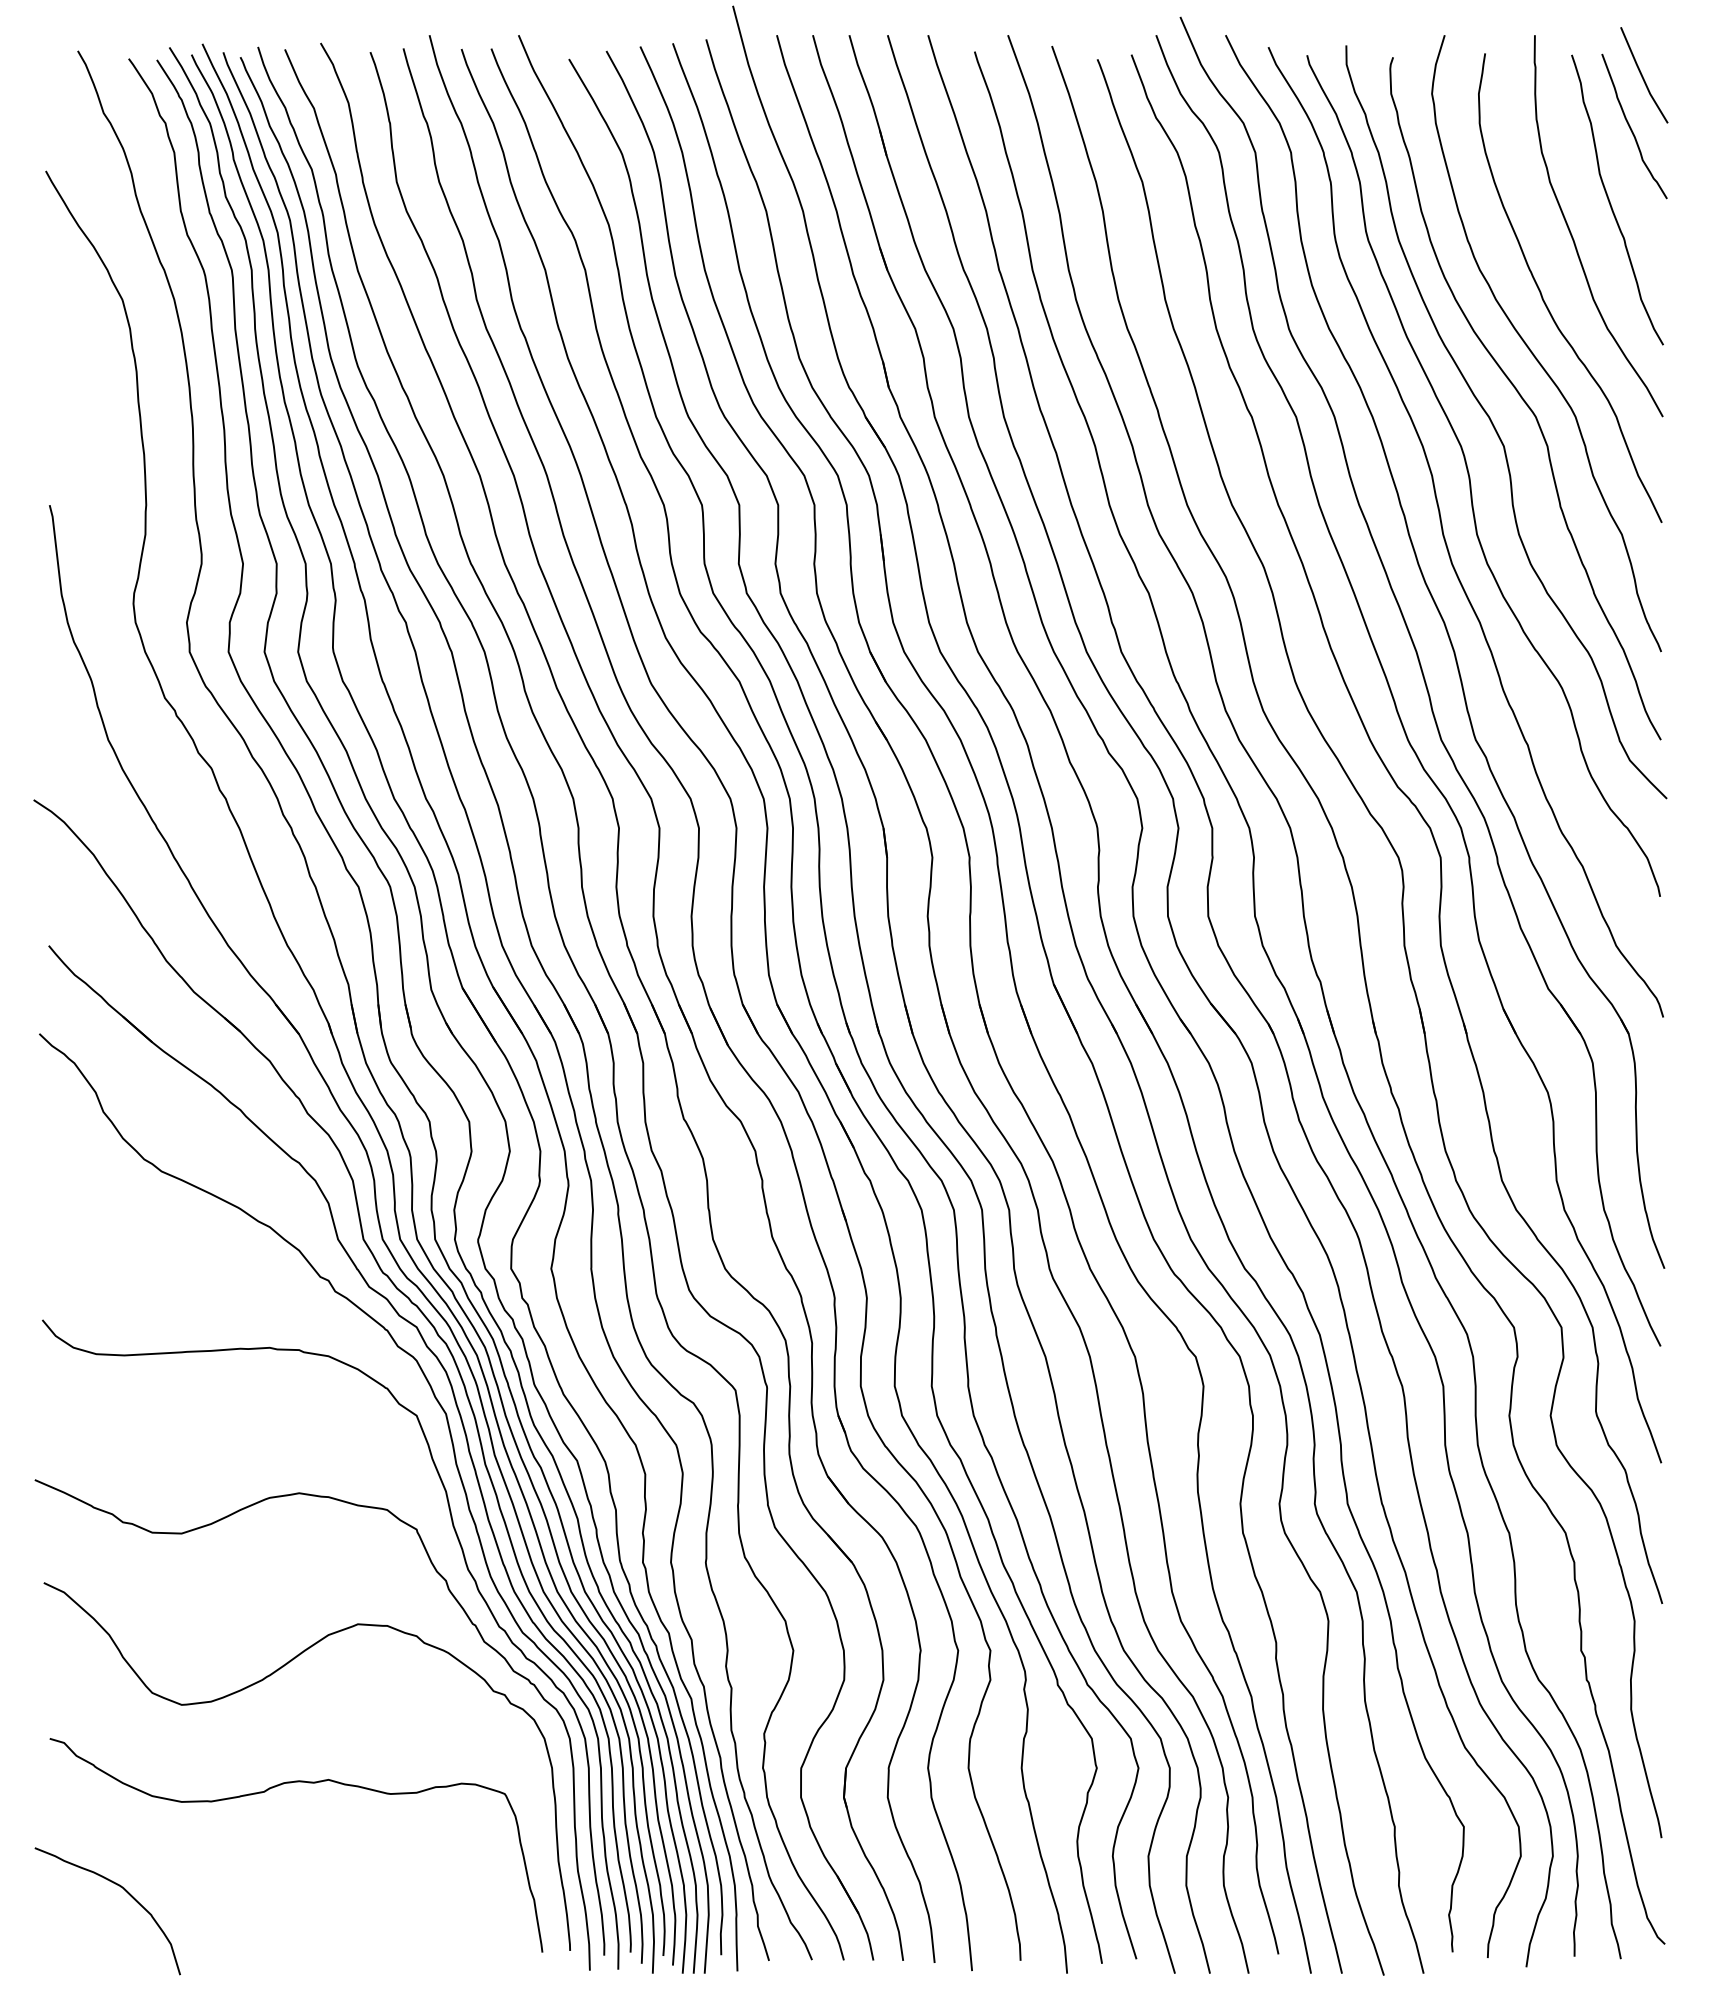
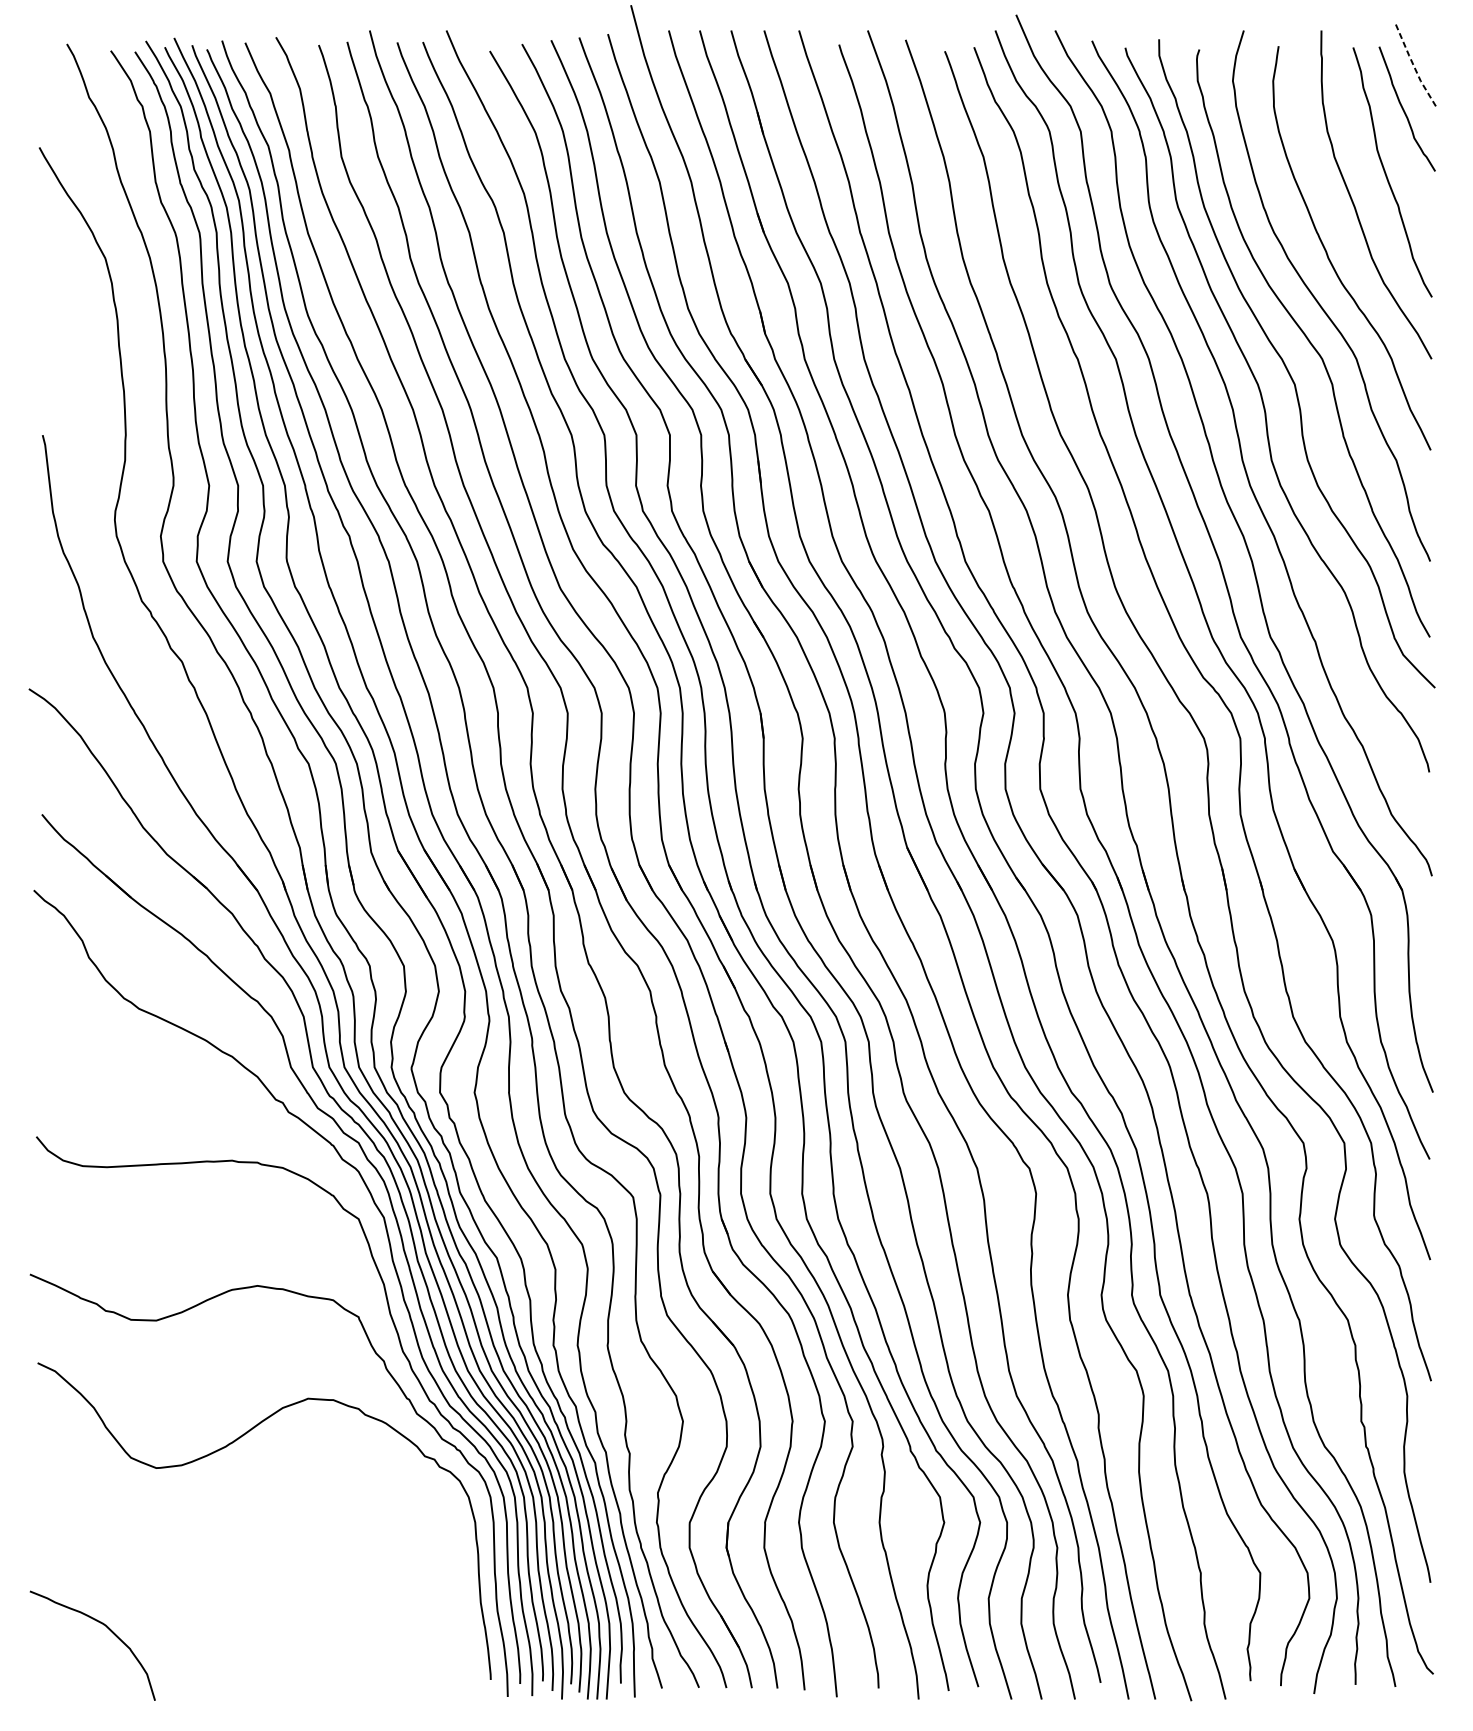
line: (1642, 76) -> (1414, 66), solid -> dashed
curve: (265, 1792) -> (228, 1543), removed

